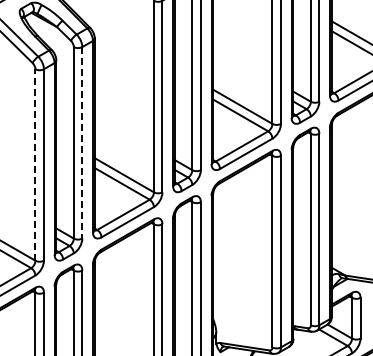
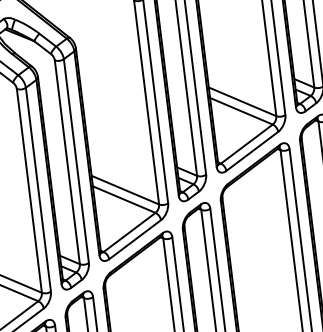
line: (82, 142) -> (76, 160), dashed -> solid
line: (35, 165) -> (29, 191), dashed -> solid

